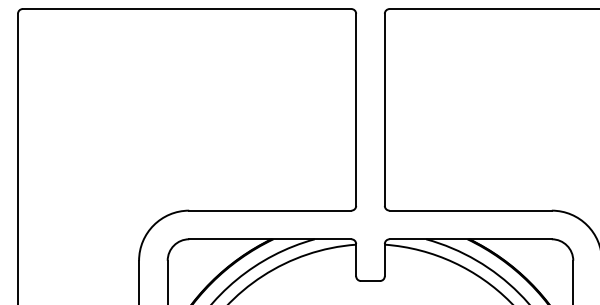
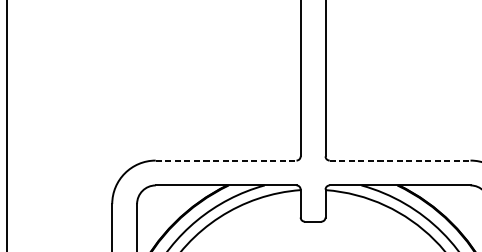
line: (270, 210) -> (226, 160), solid -> dashed
line: (471, 210) -> (400, 160), solid -> dashed

